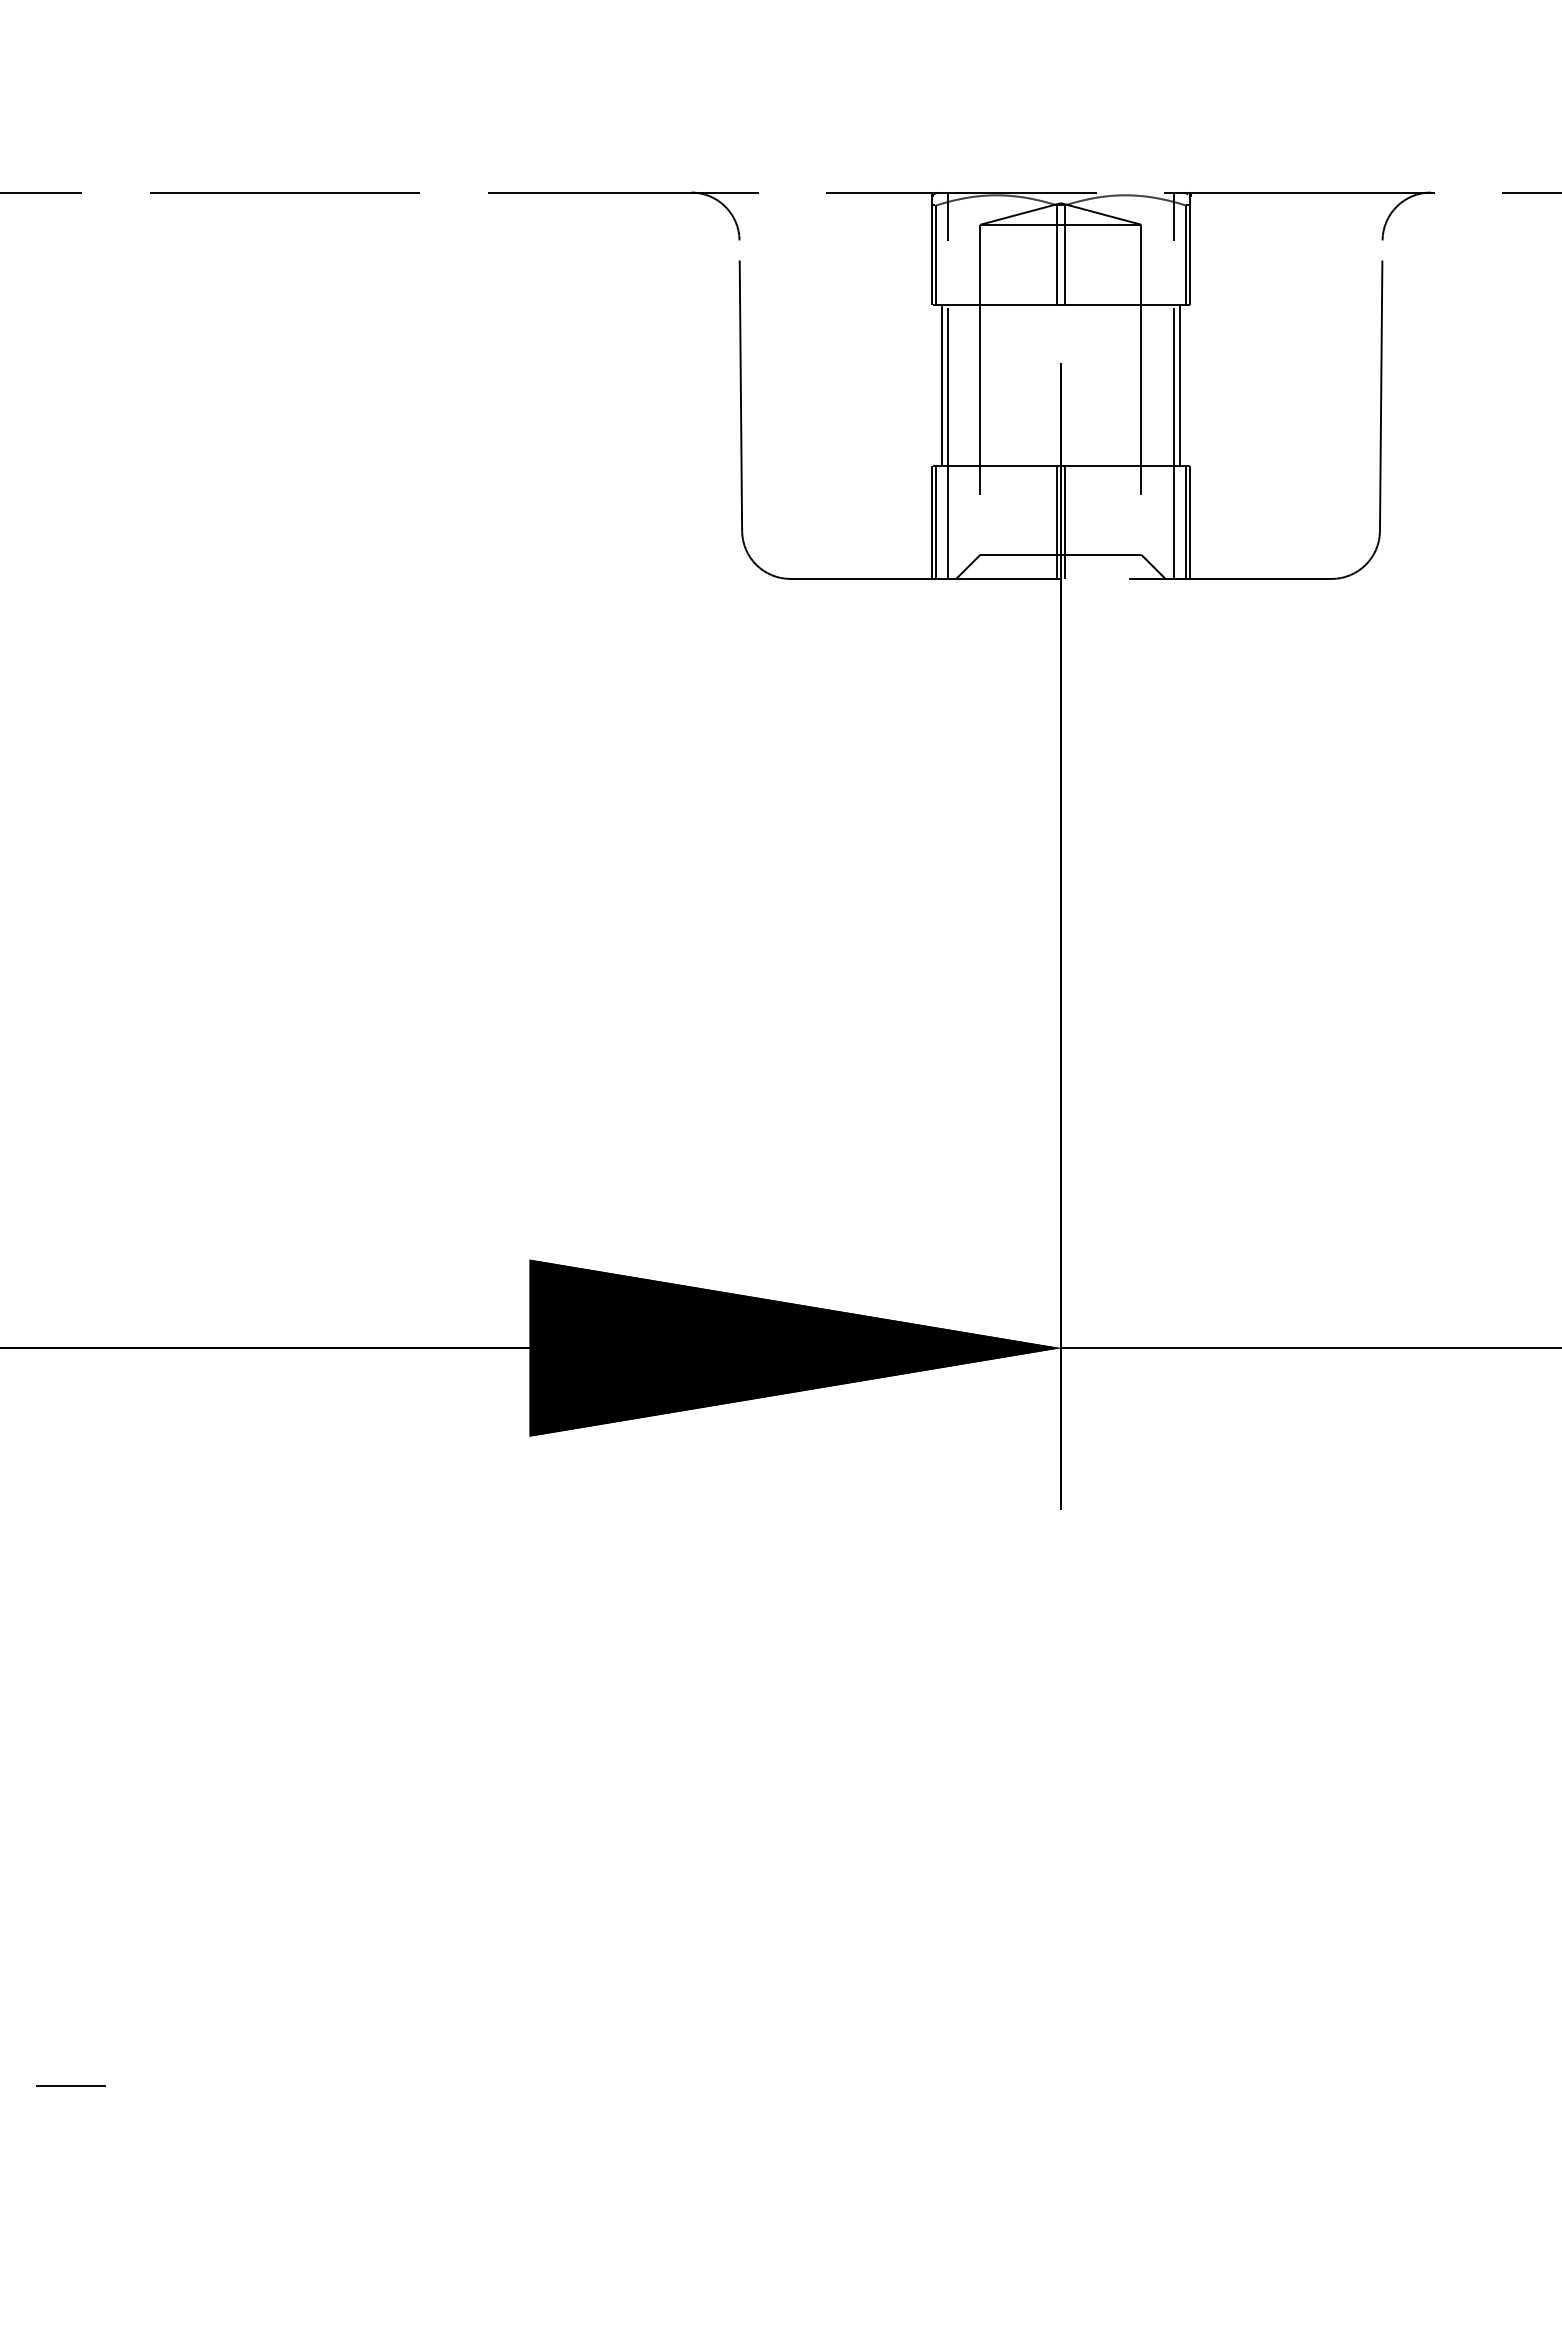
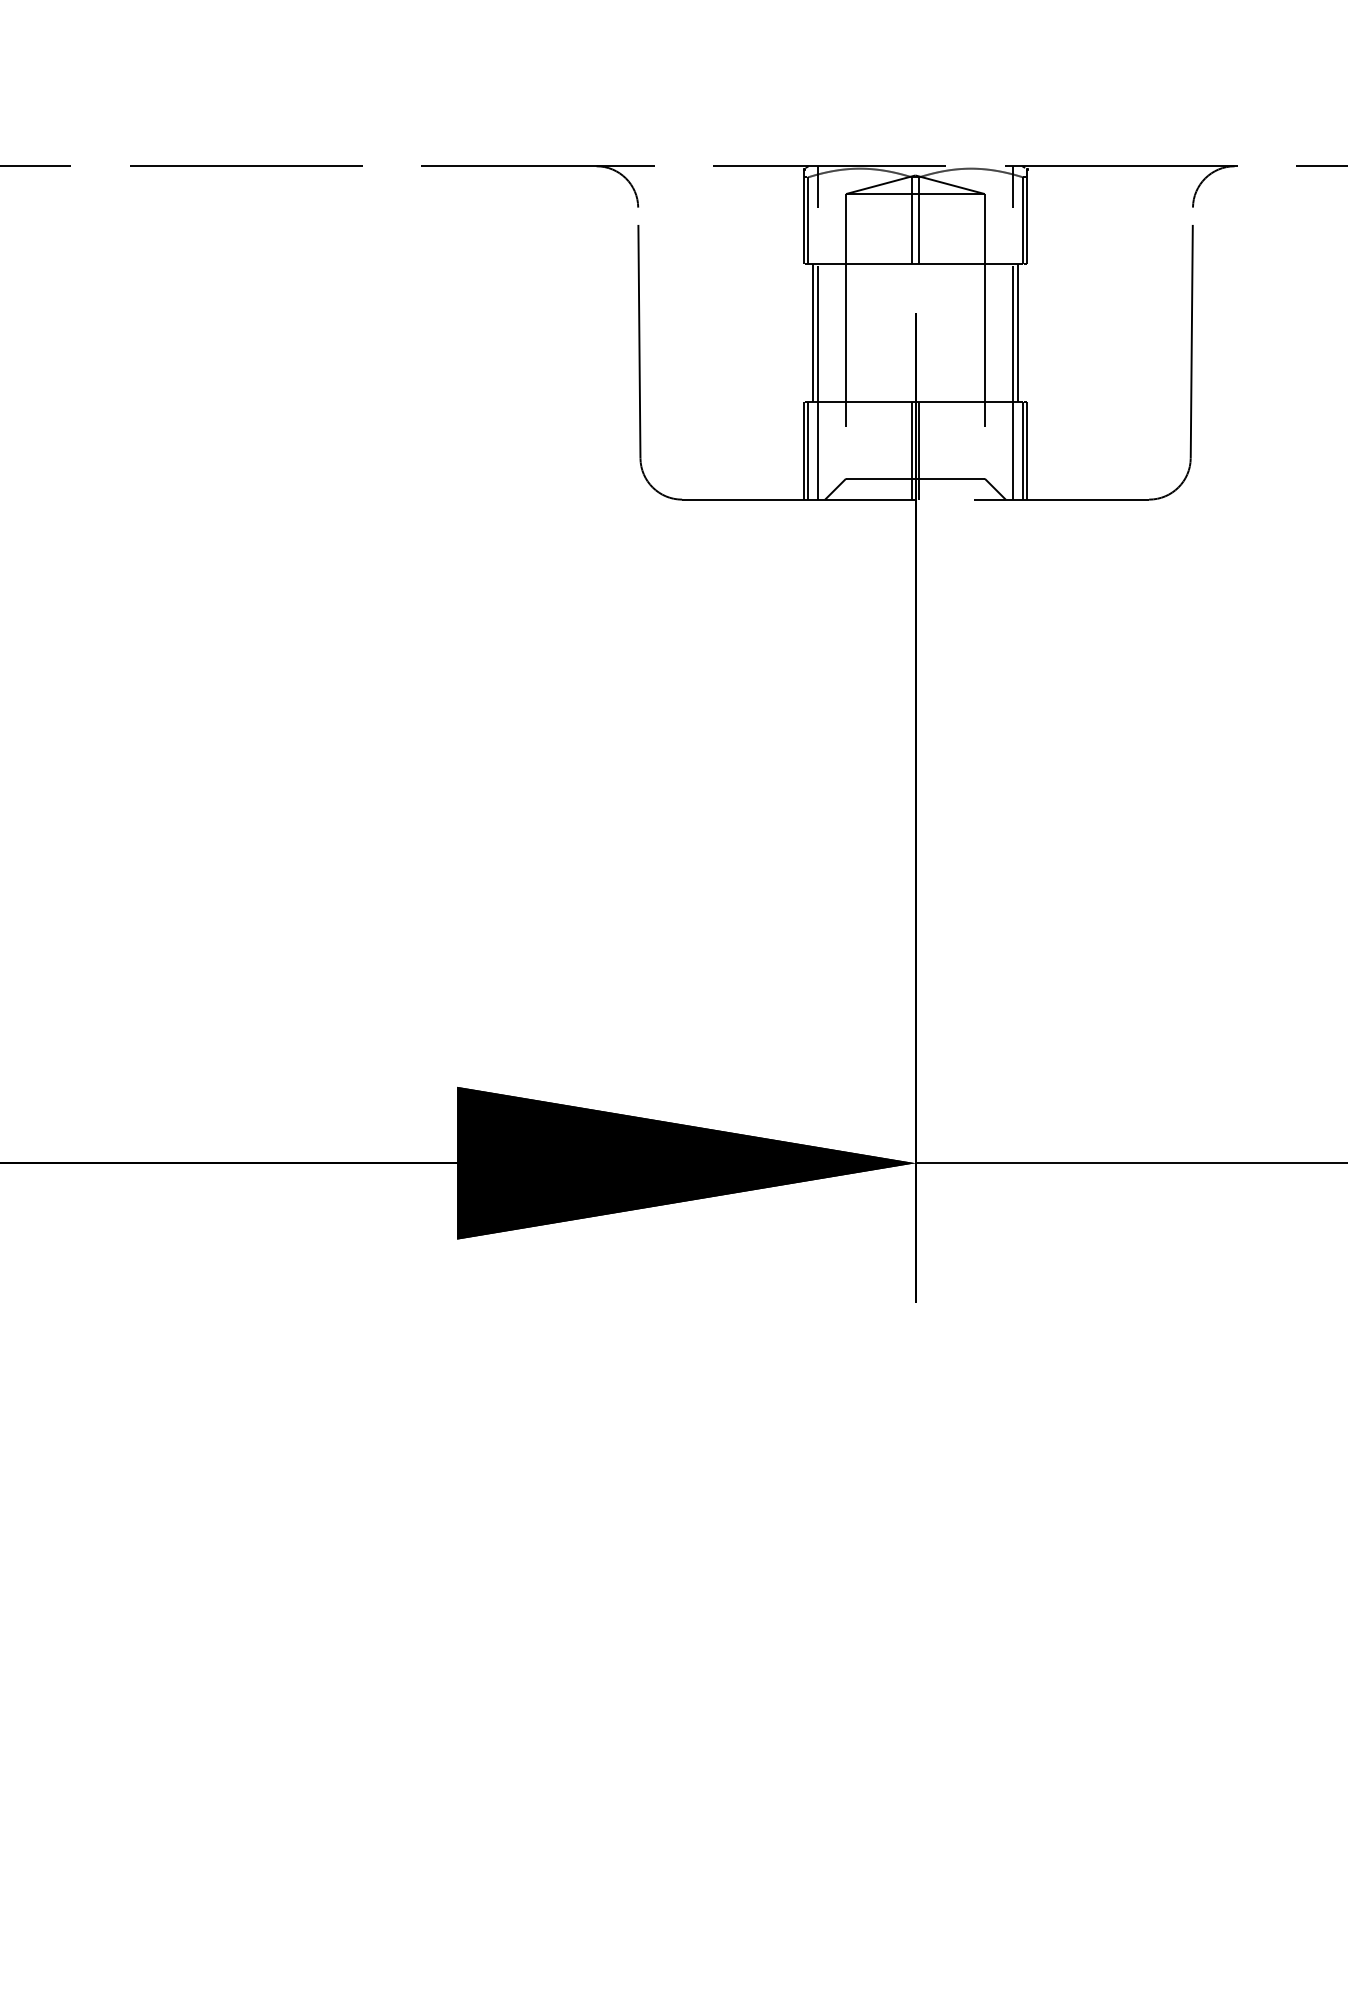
line: (70, 2085) -> (61, 1799), removed

